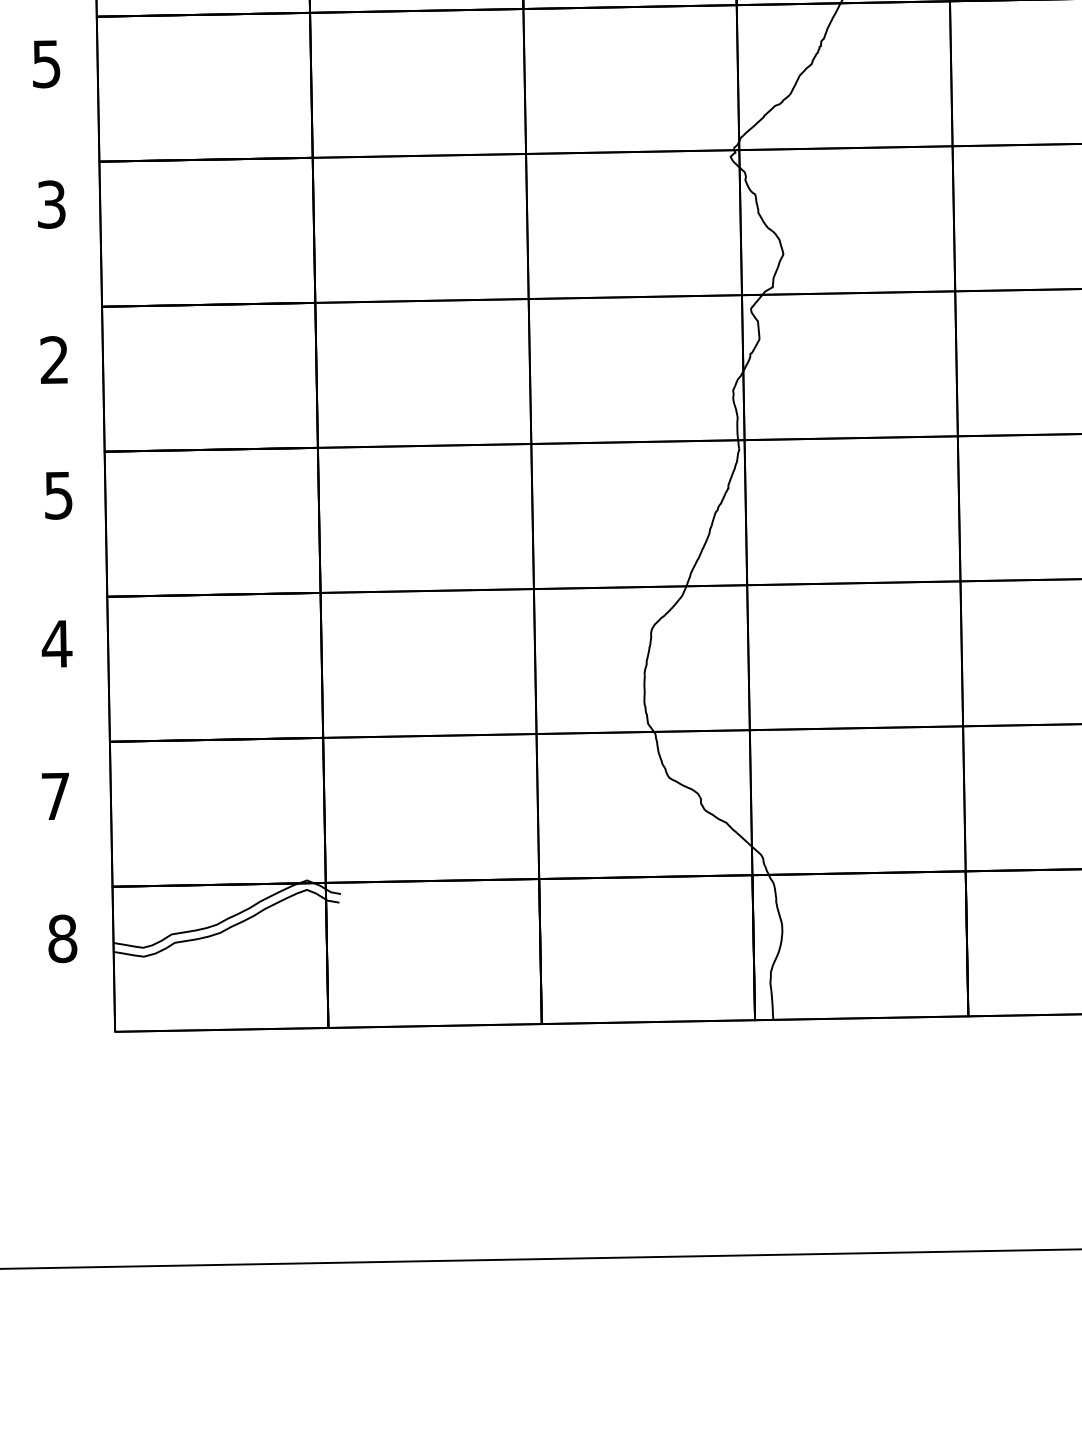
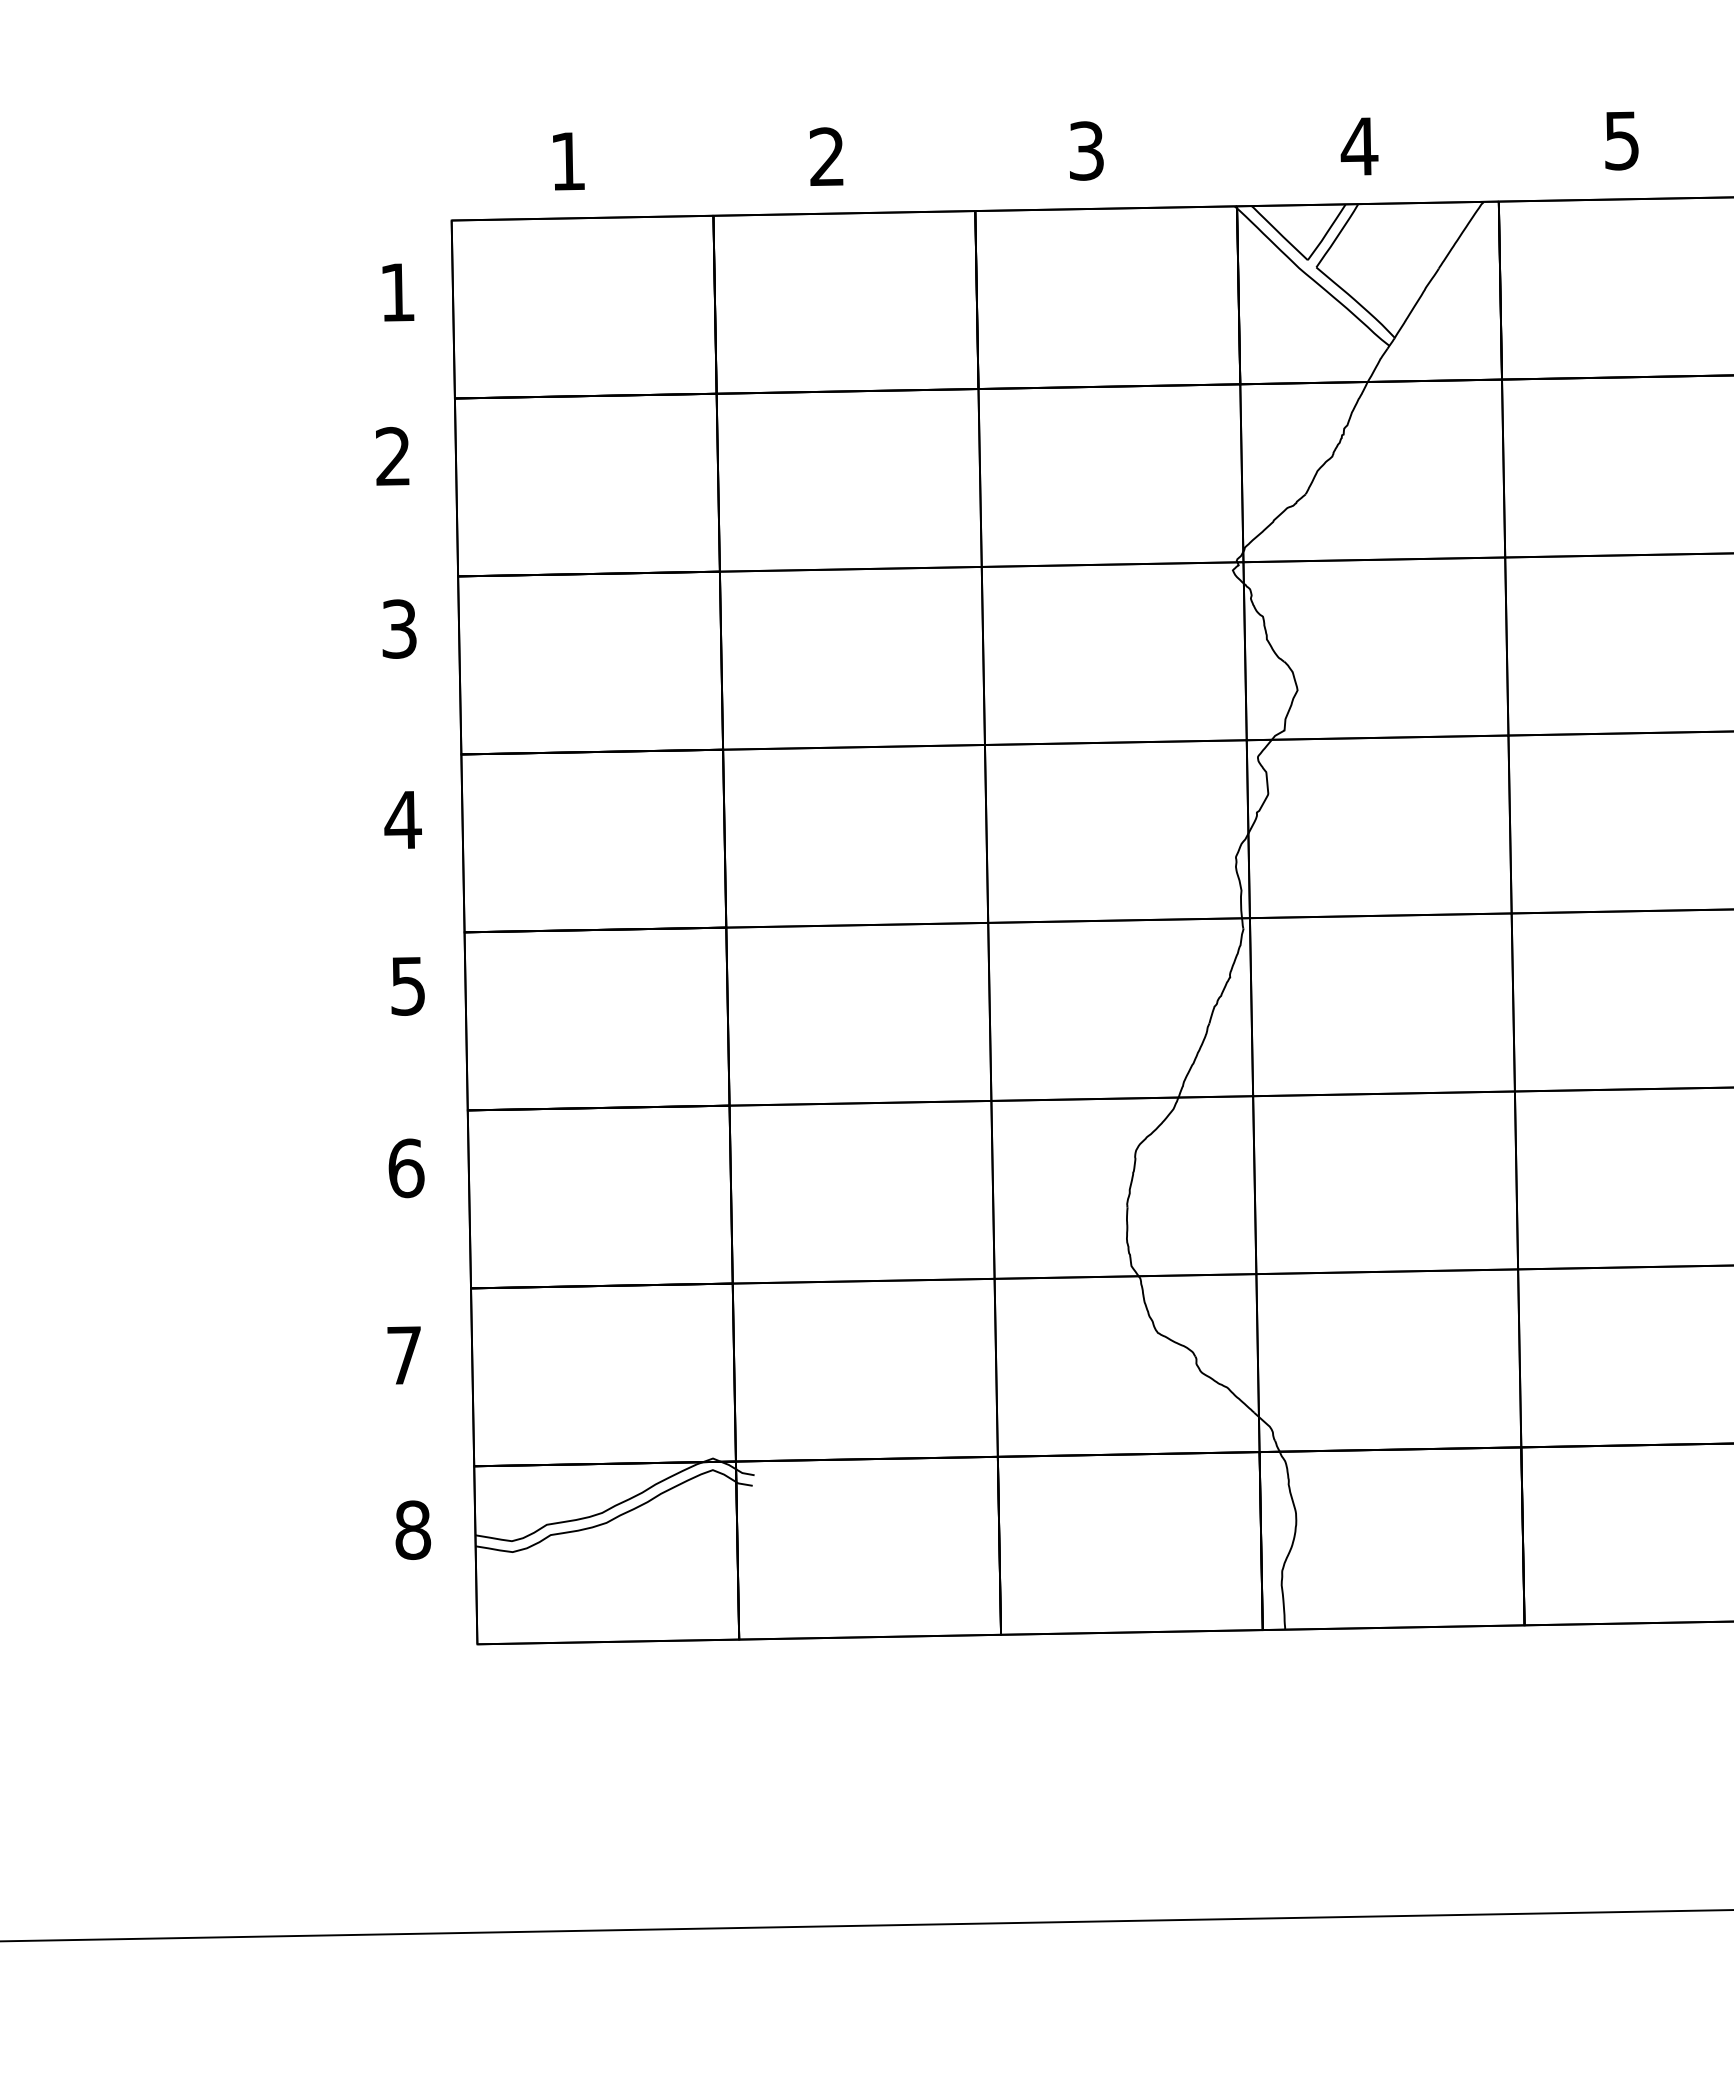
text: (45, 63) -> (392, 456), 5 -> 2
text: (54, 359) -> (403, 819), 2 -> 4
text: (57, 644) -> (406, 1168), 4 -> 6

